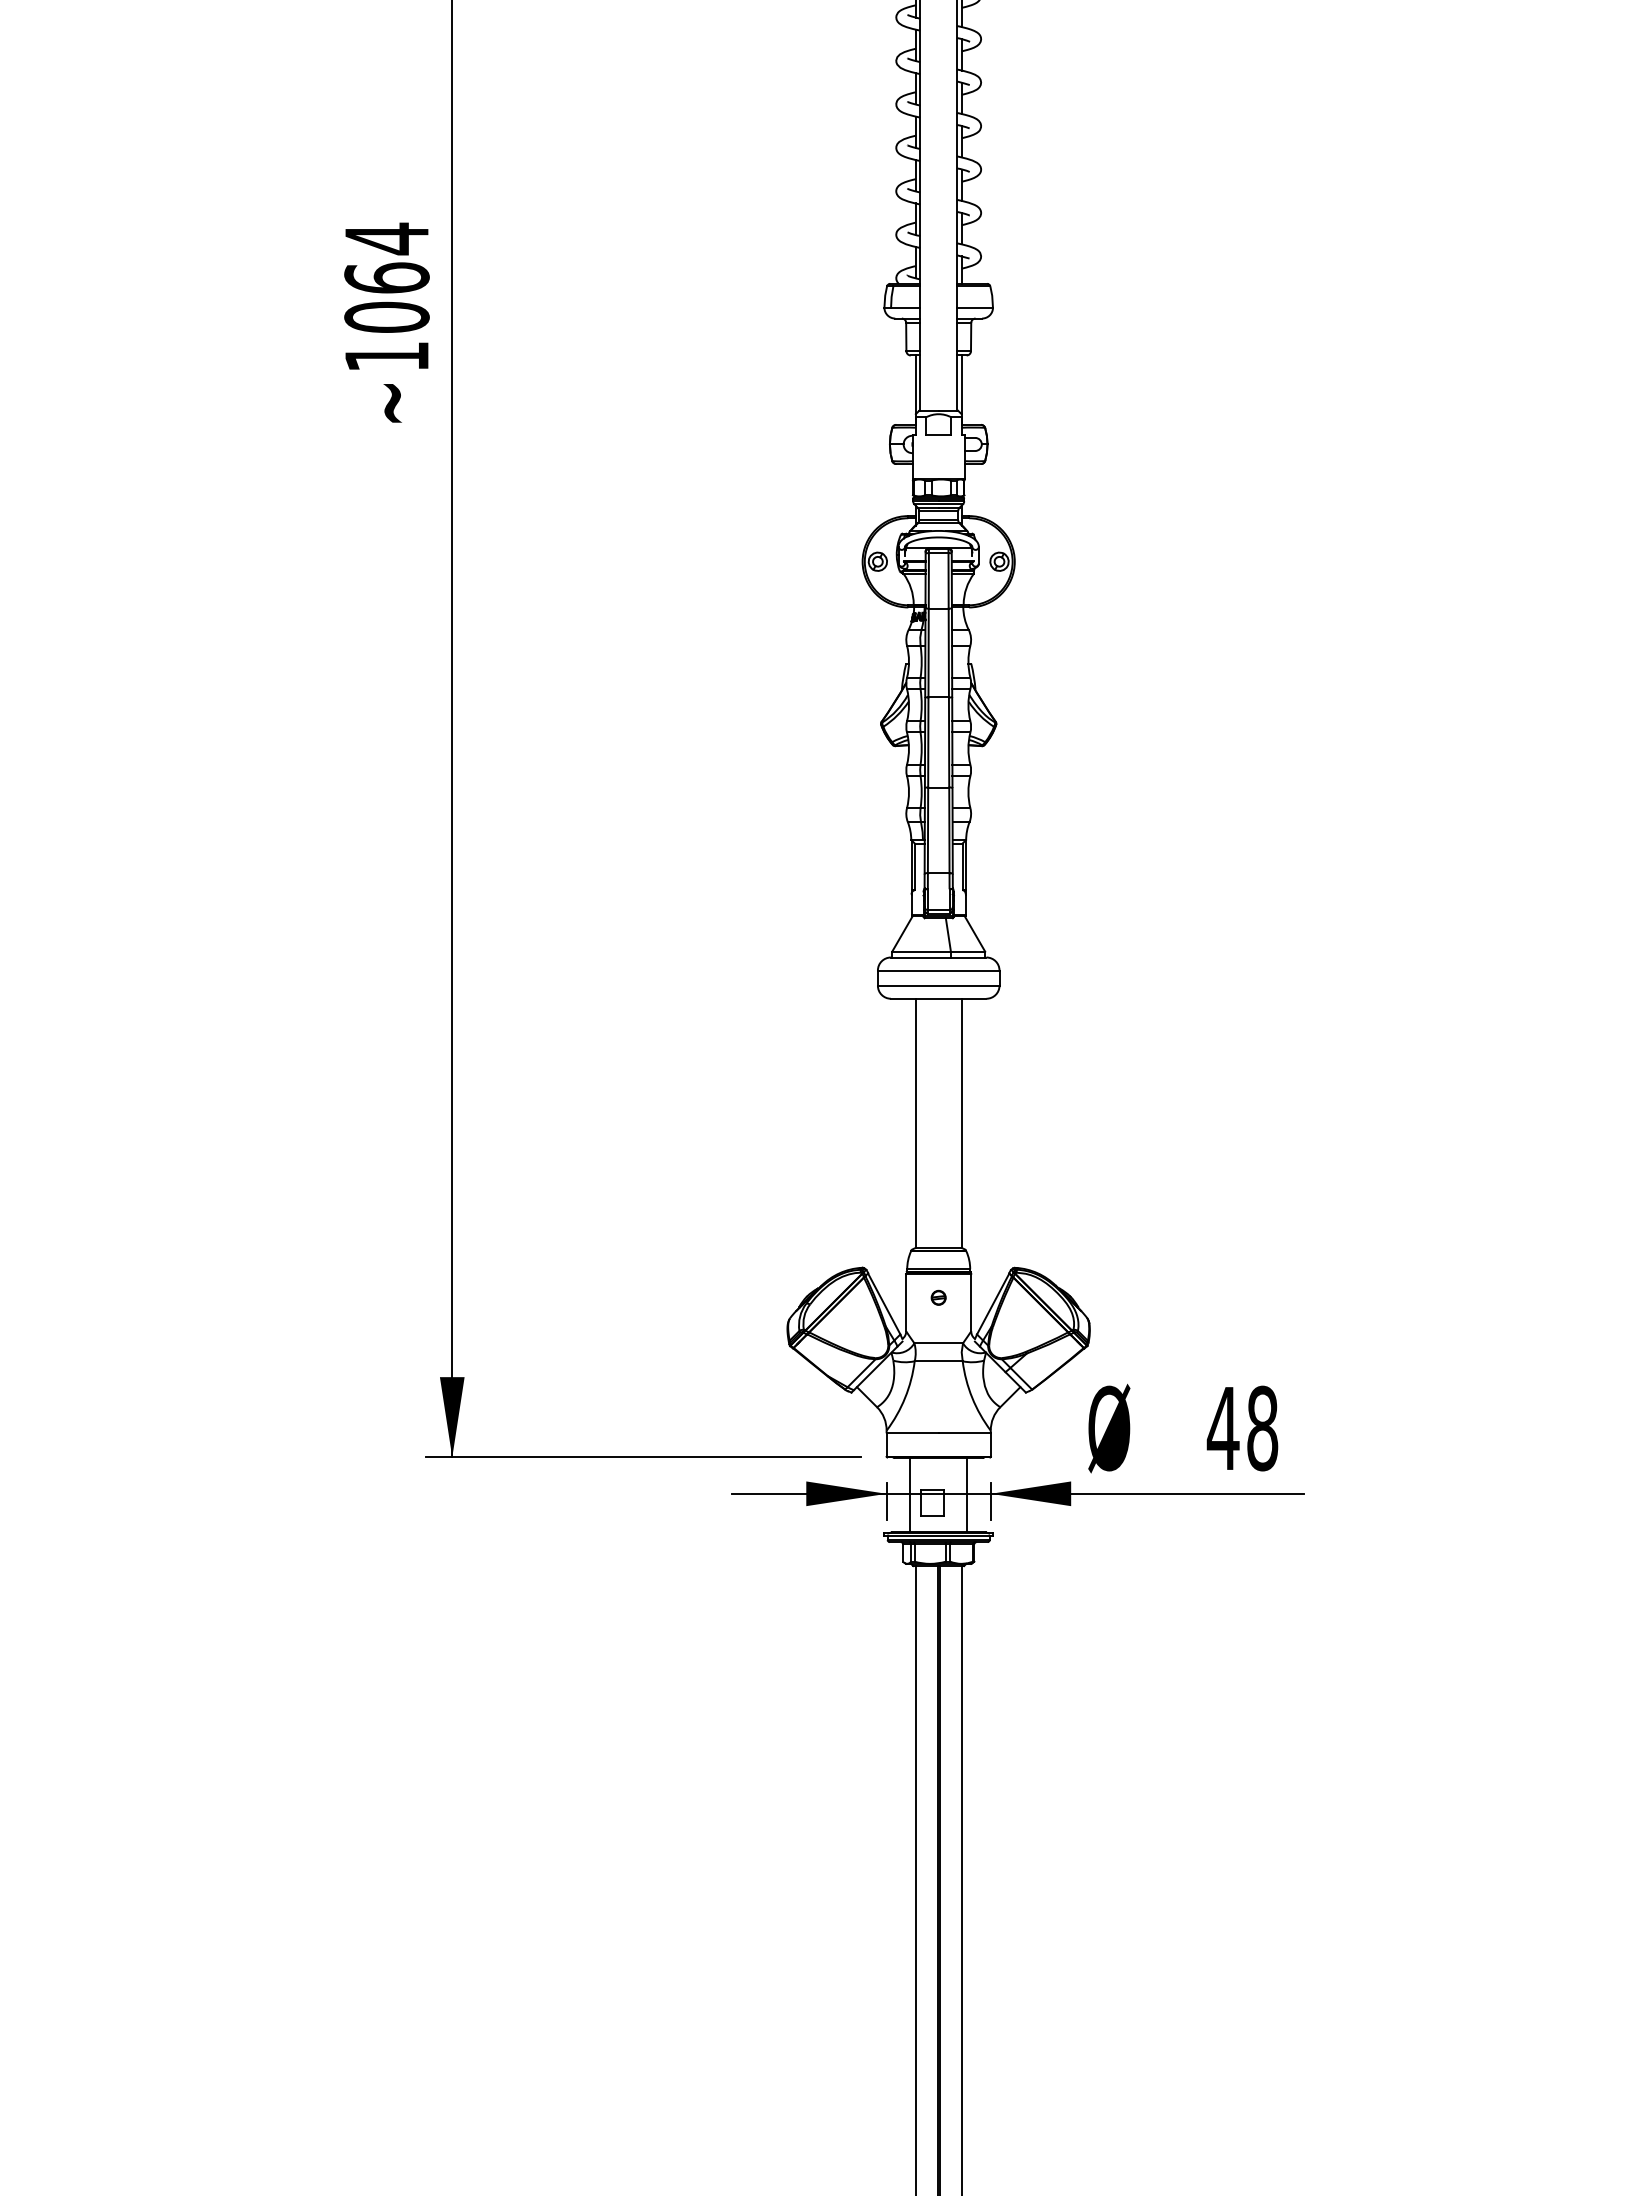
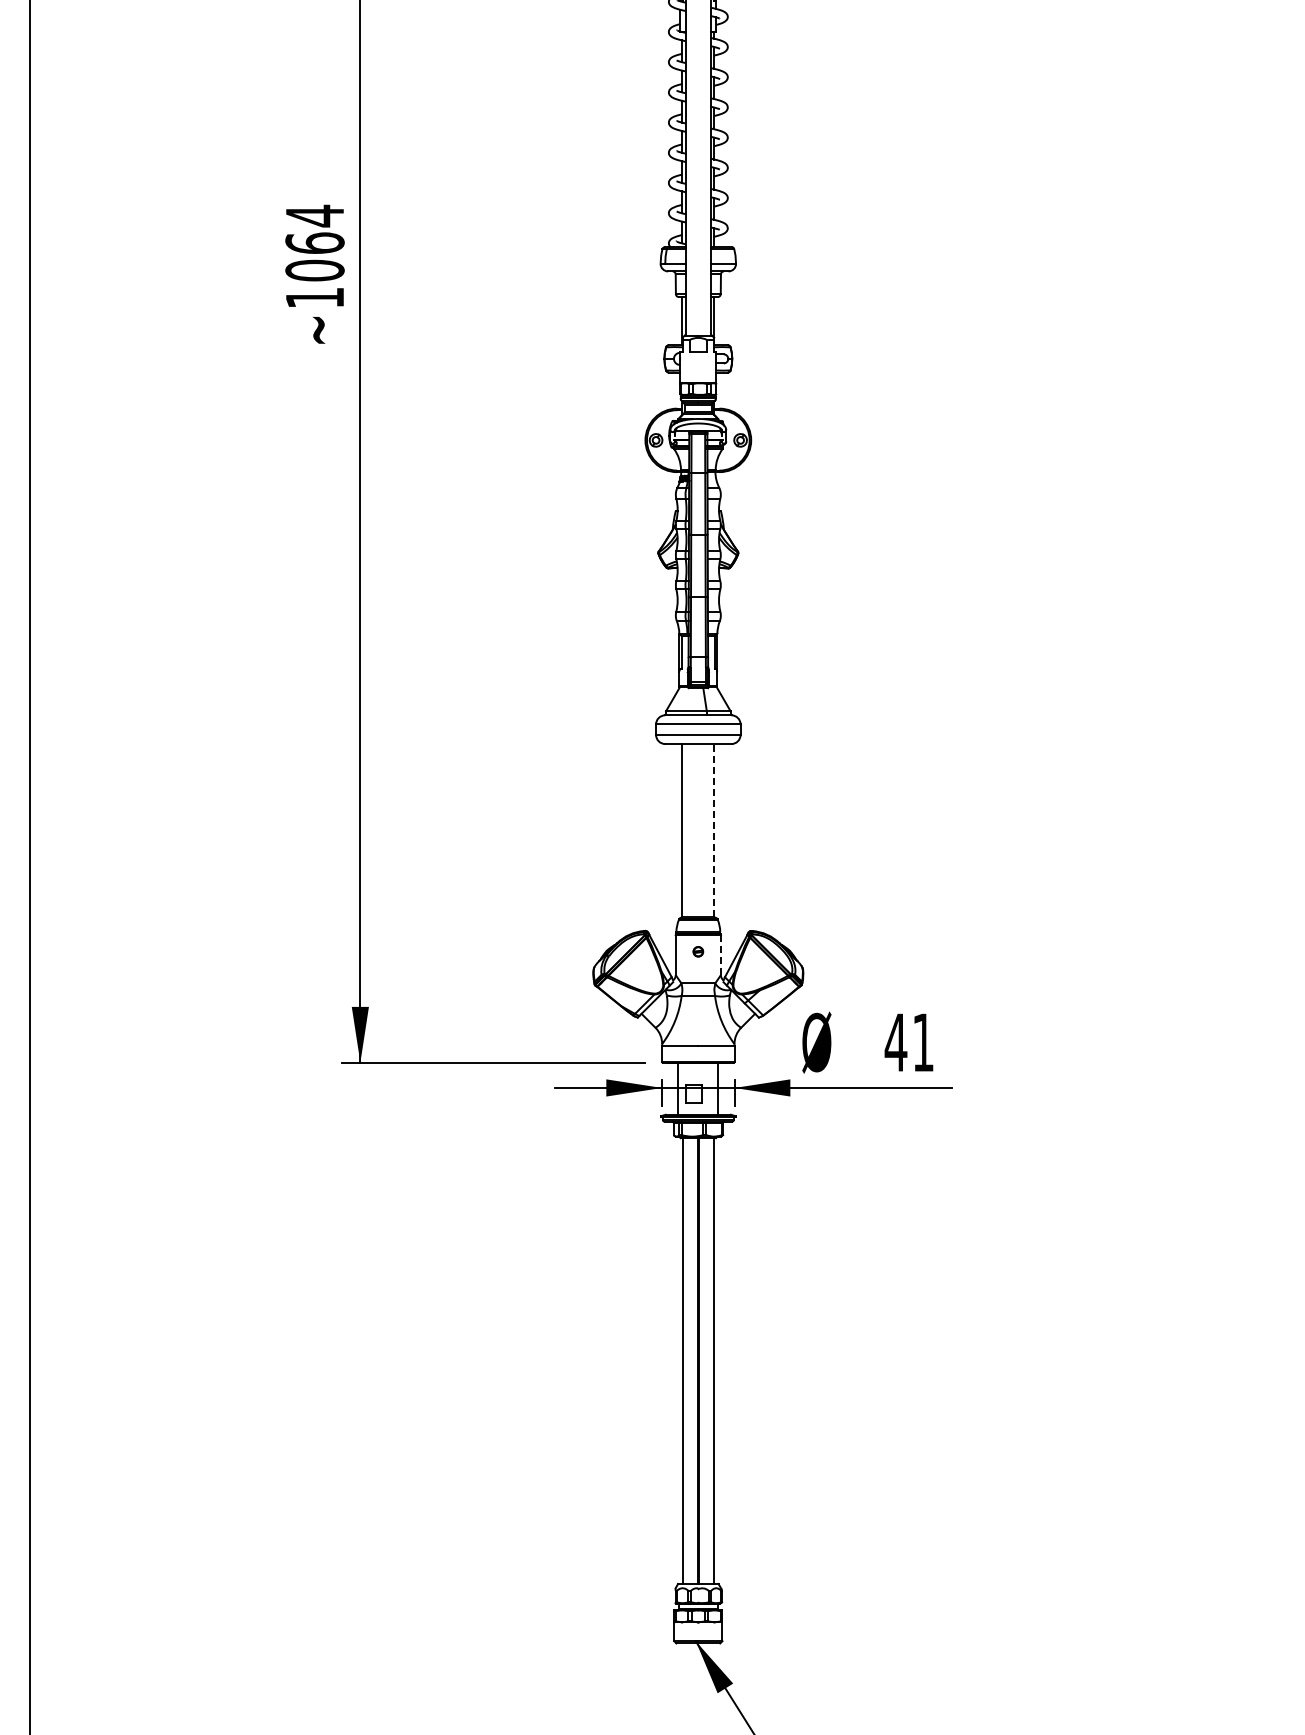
line: (961, 1123) -> (714, 830), solid -> dashed
line: (970, 1303) -> (720, 955), solid -> dashed
text: (1262, 1428) -> (923, 1042), 48 -> 41

